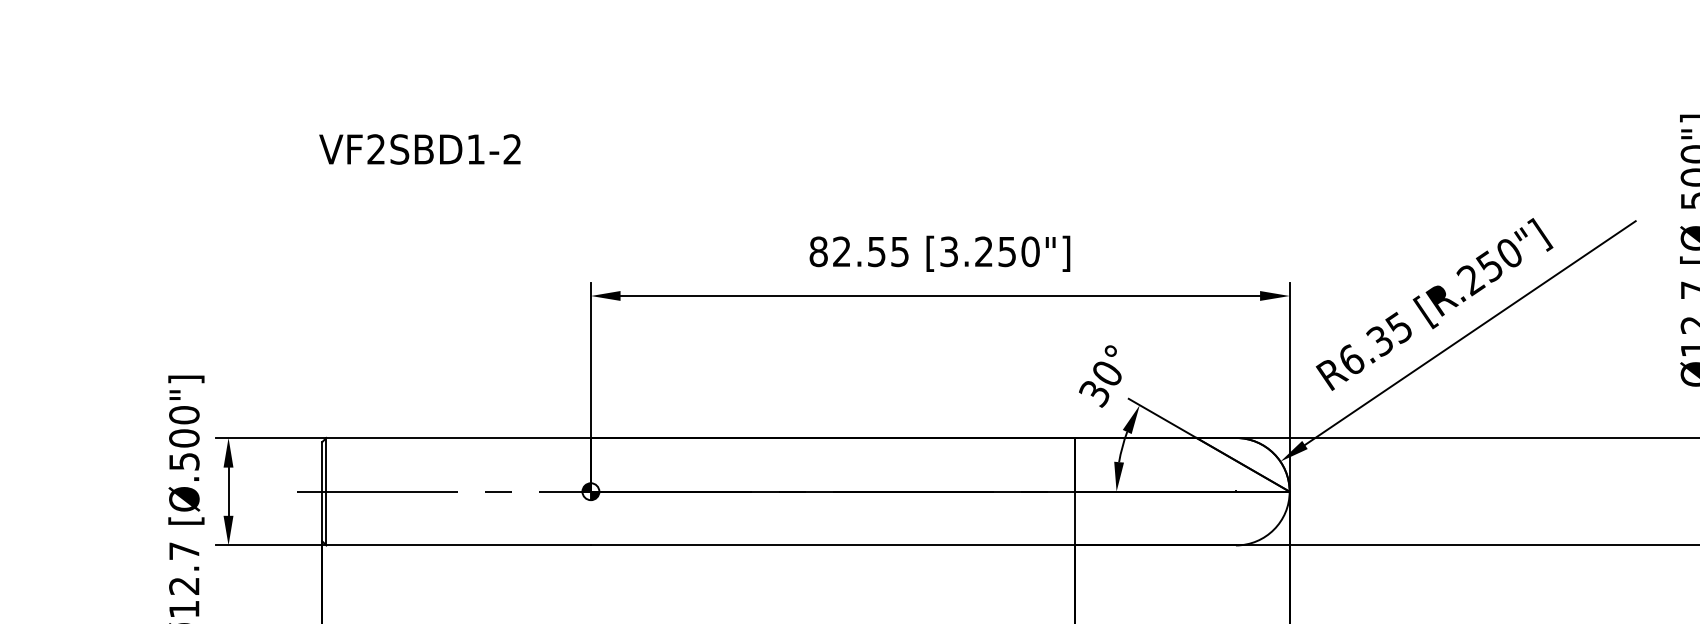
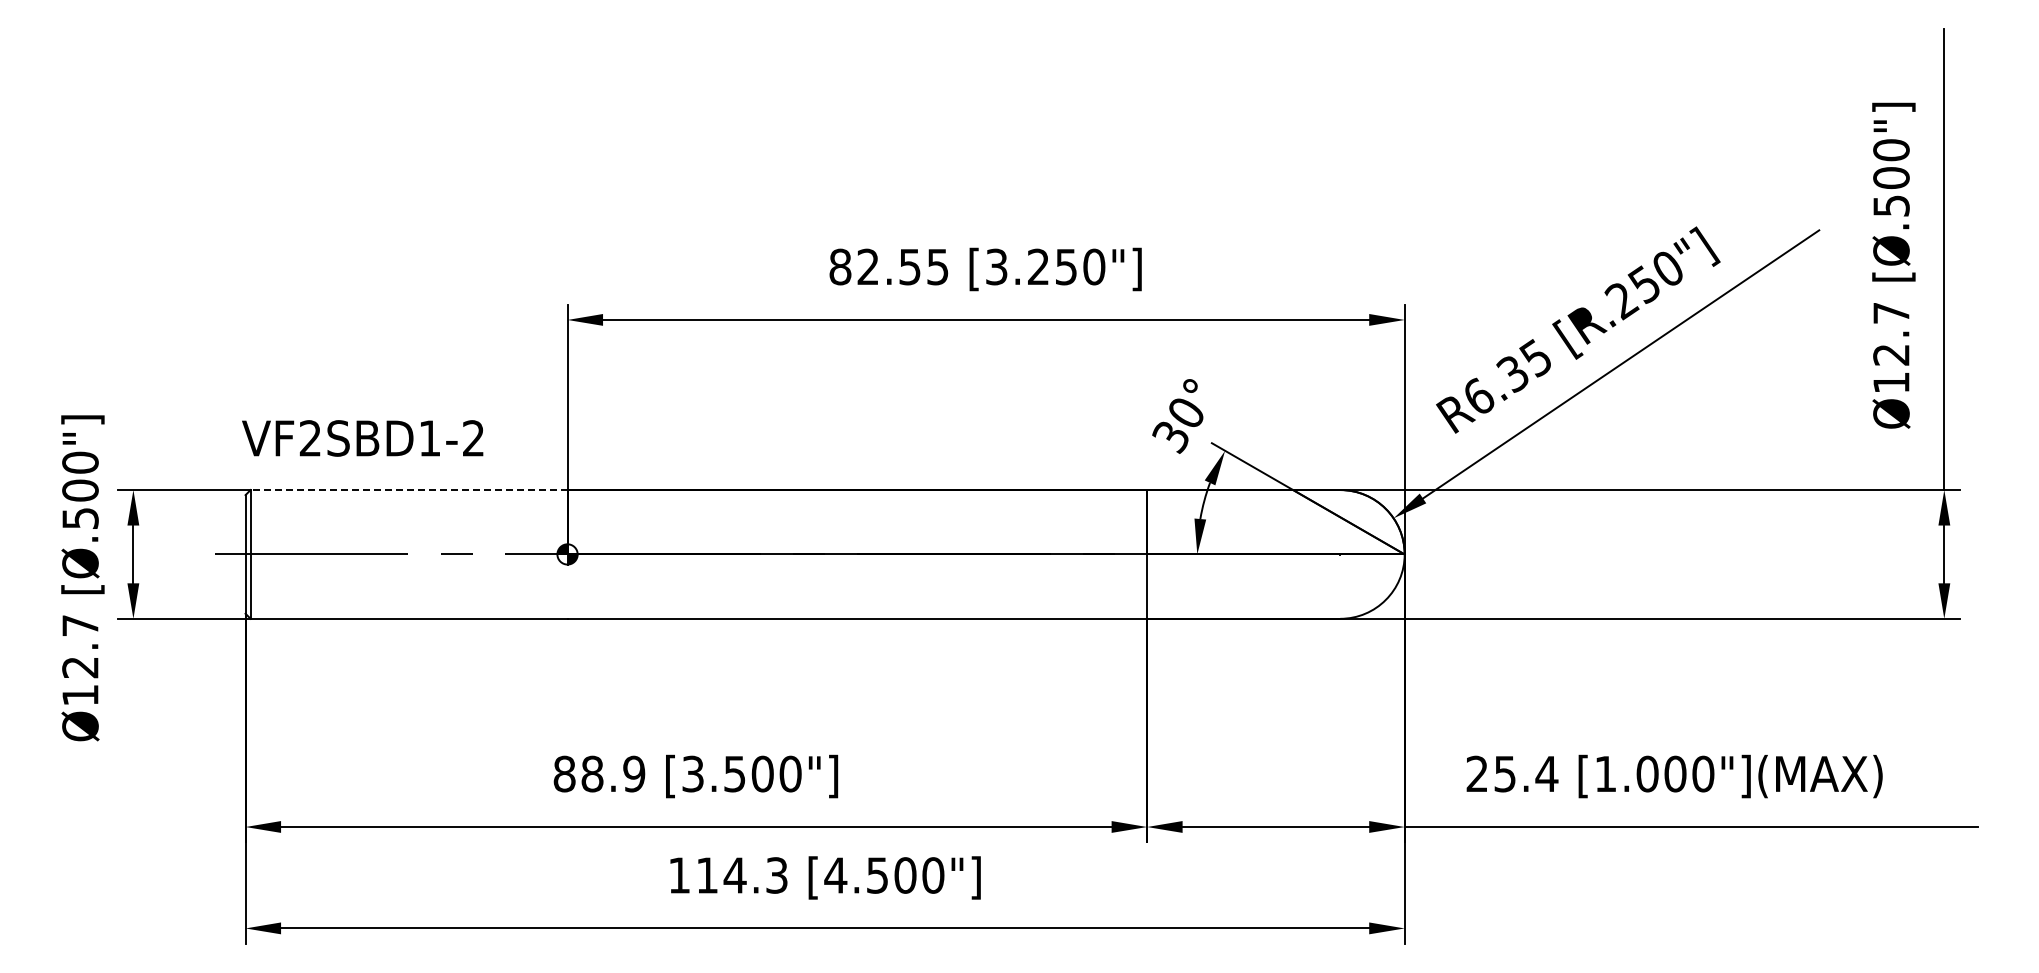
text: (419, 149) -> (362, 438), moved
line: (458, 438) -> (408, 490), solid -> dashed

